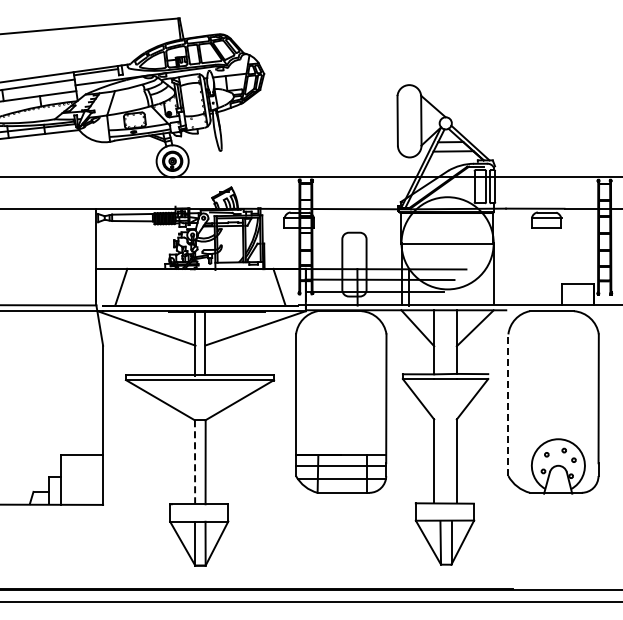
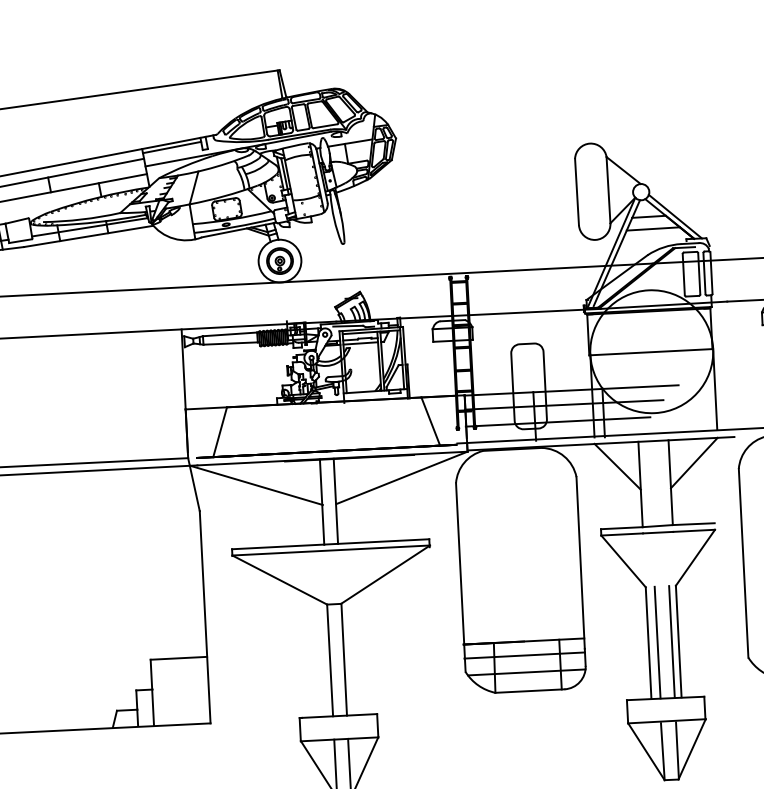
line: (508, 405) -> (743, 563), dashed -> solid
line: (440, 461) -> (656, 642), added
line: (451, 461) -> (671, 642), added
line: (195, 462) -> (330, 660), dashed -> solid

